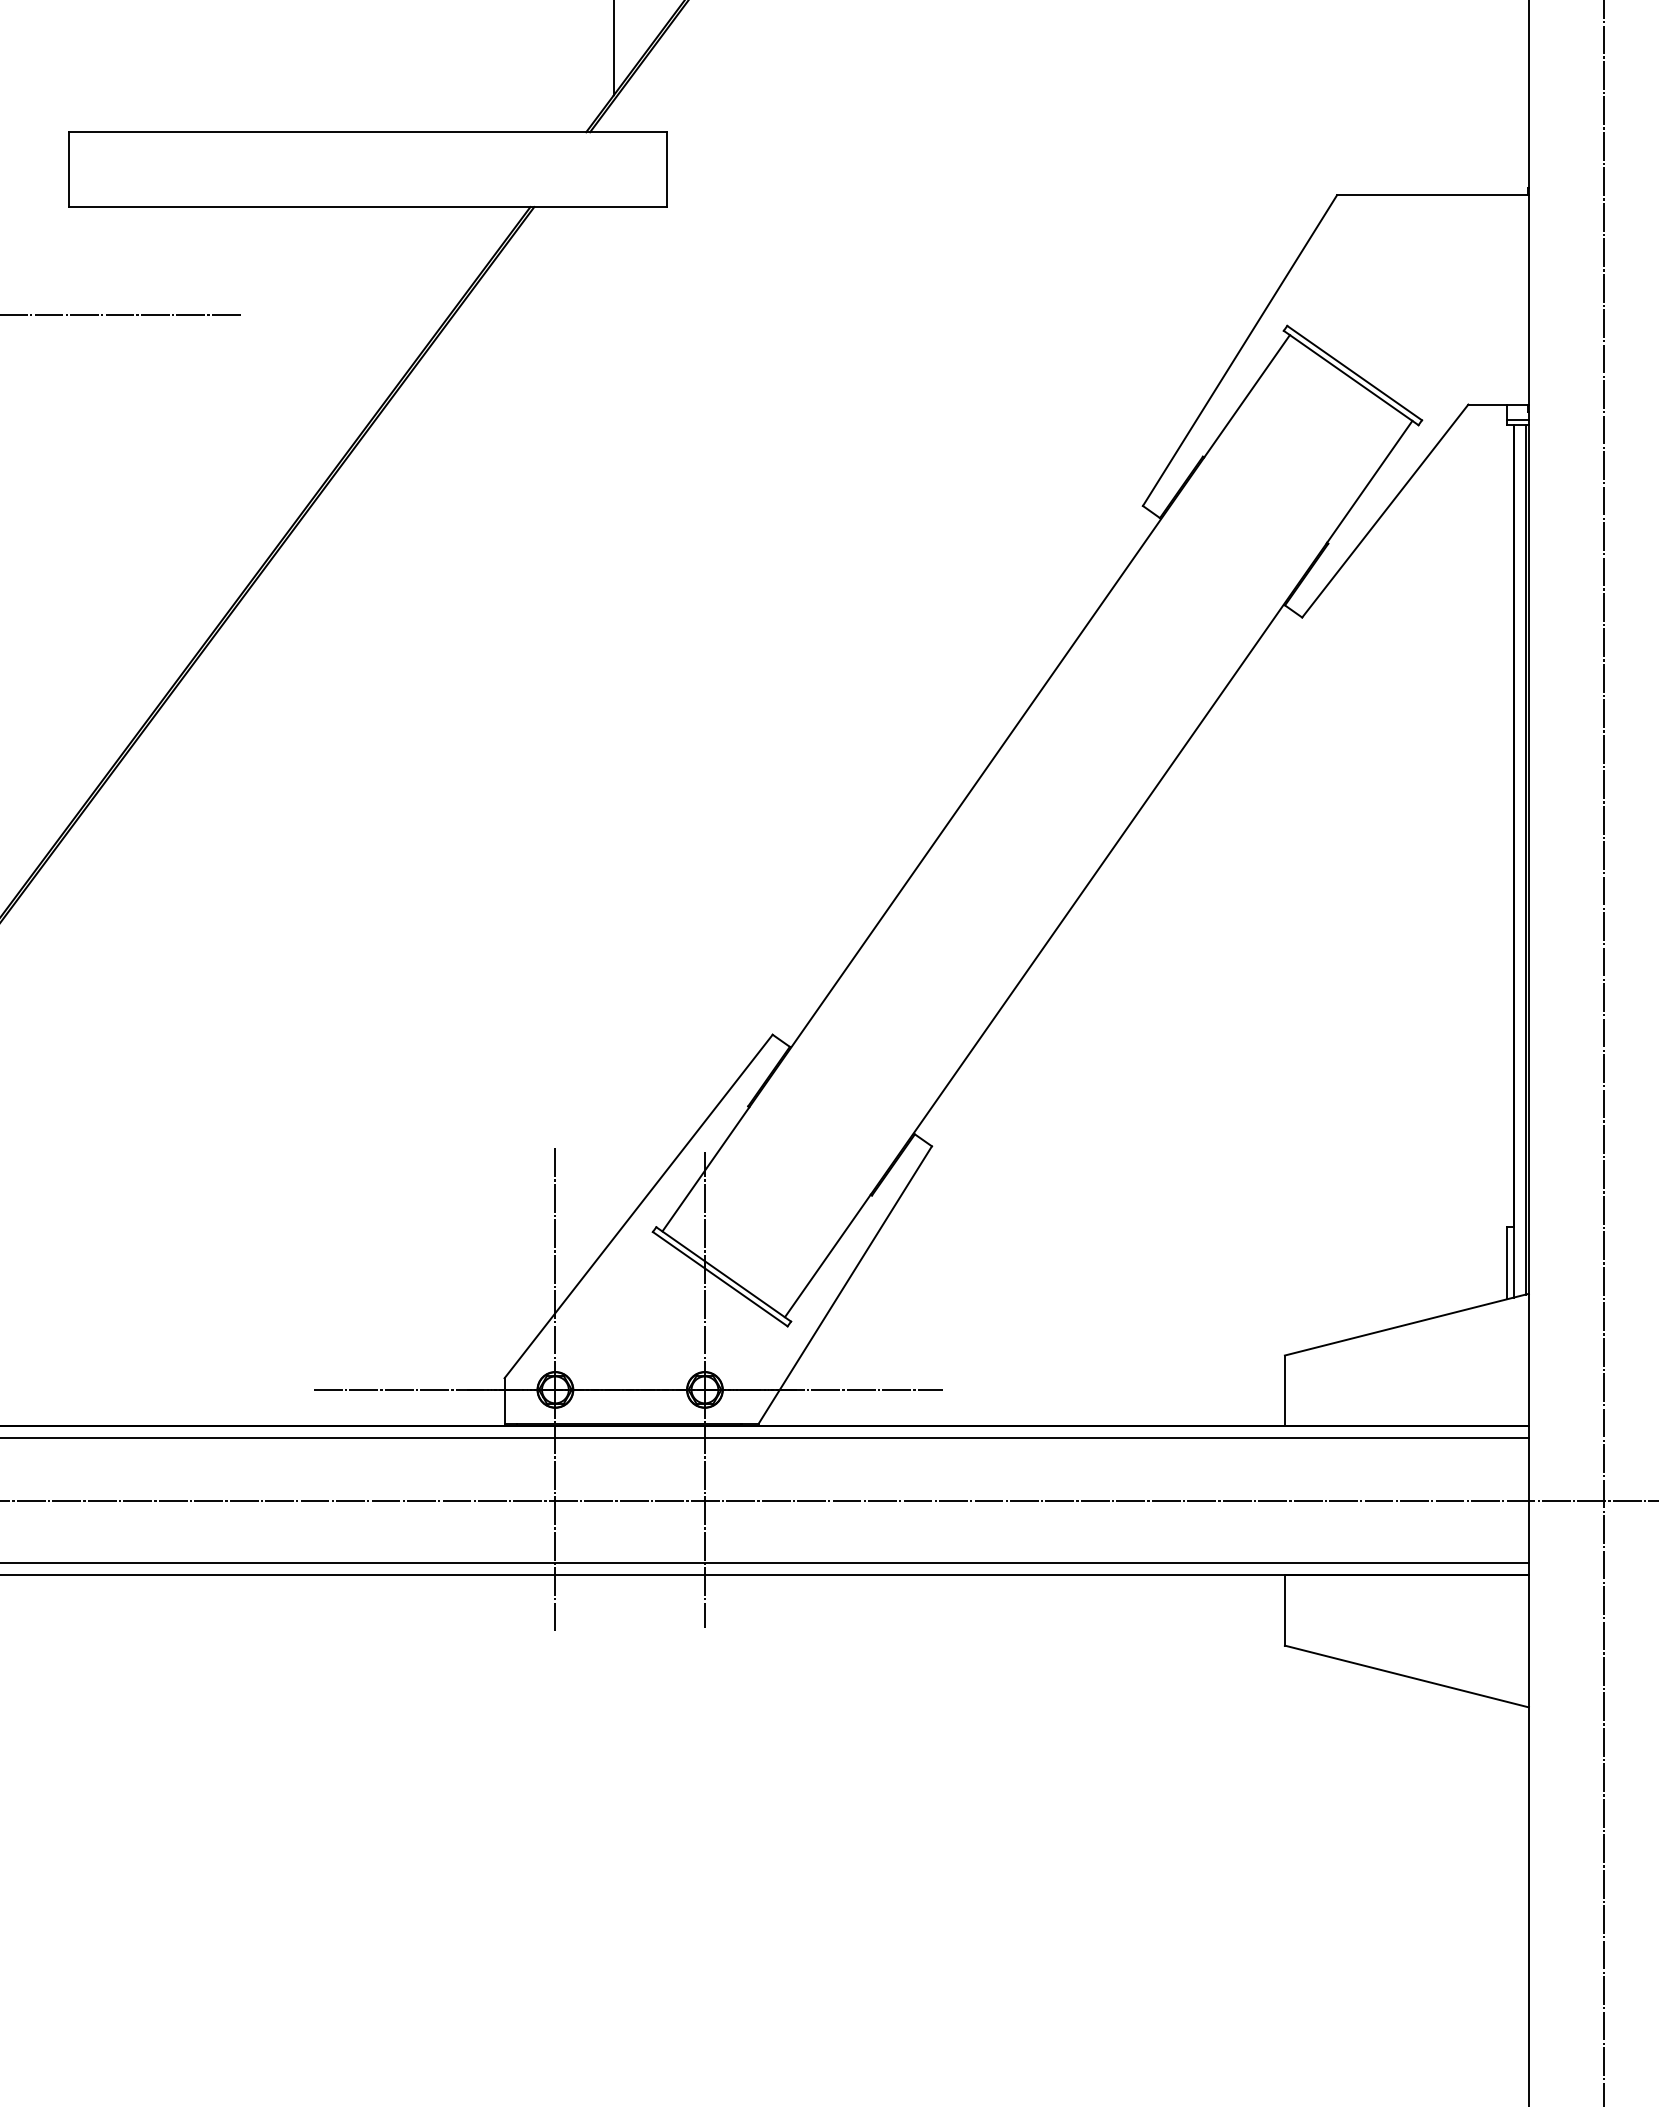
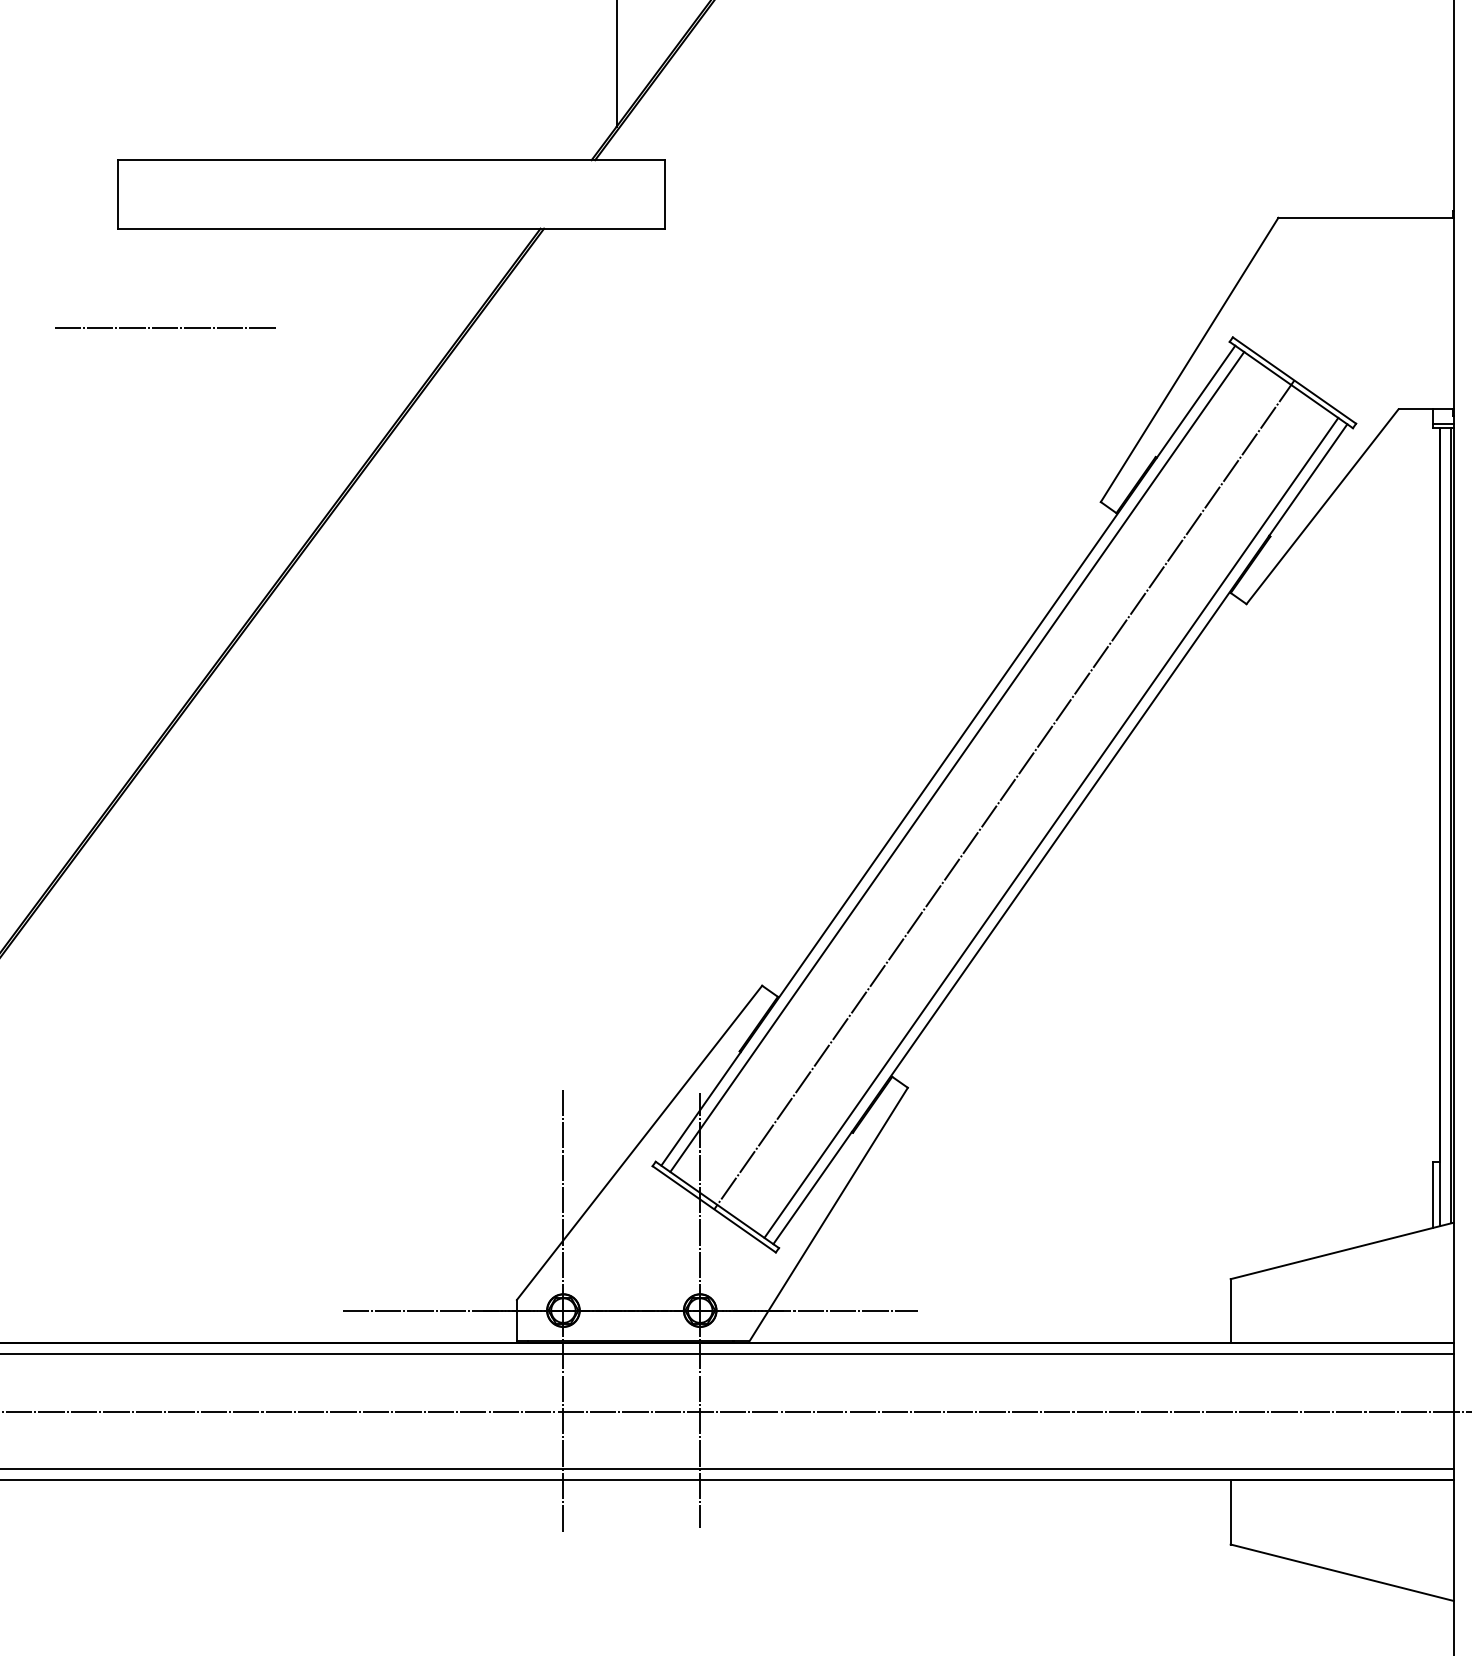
line: (985, 789) -> (956, 761), added
line: (1037, 826) -> (1004, 795), added
line: (1088, 862) -> (1051, 828), added

